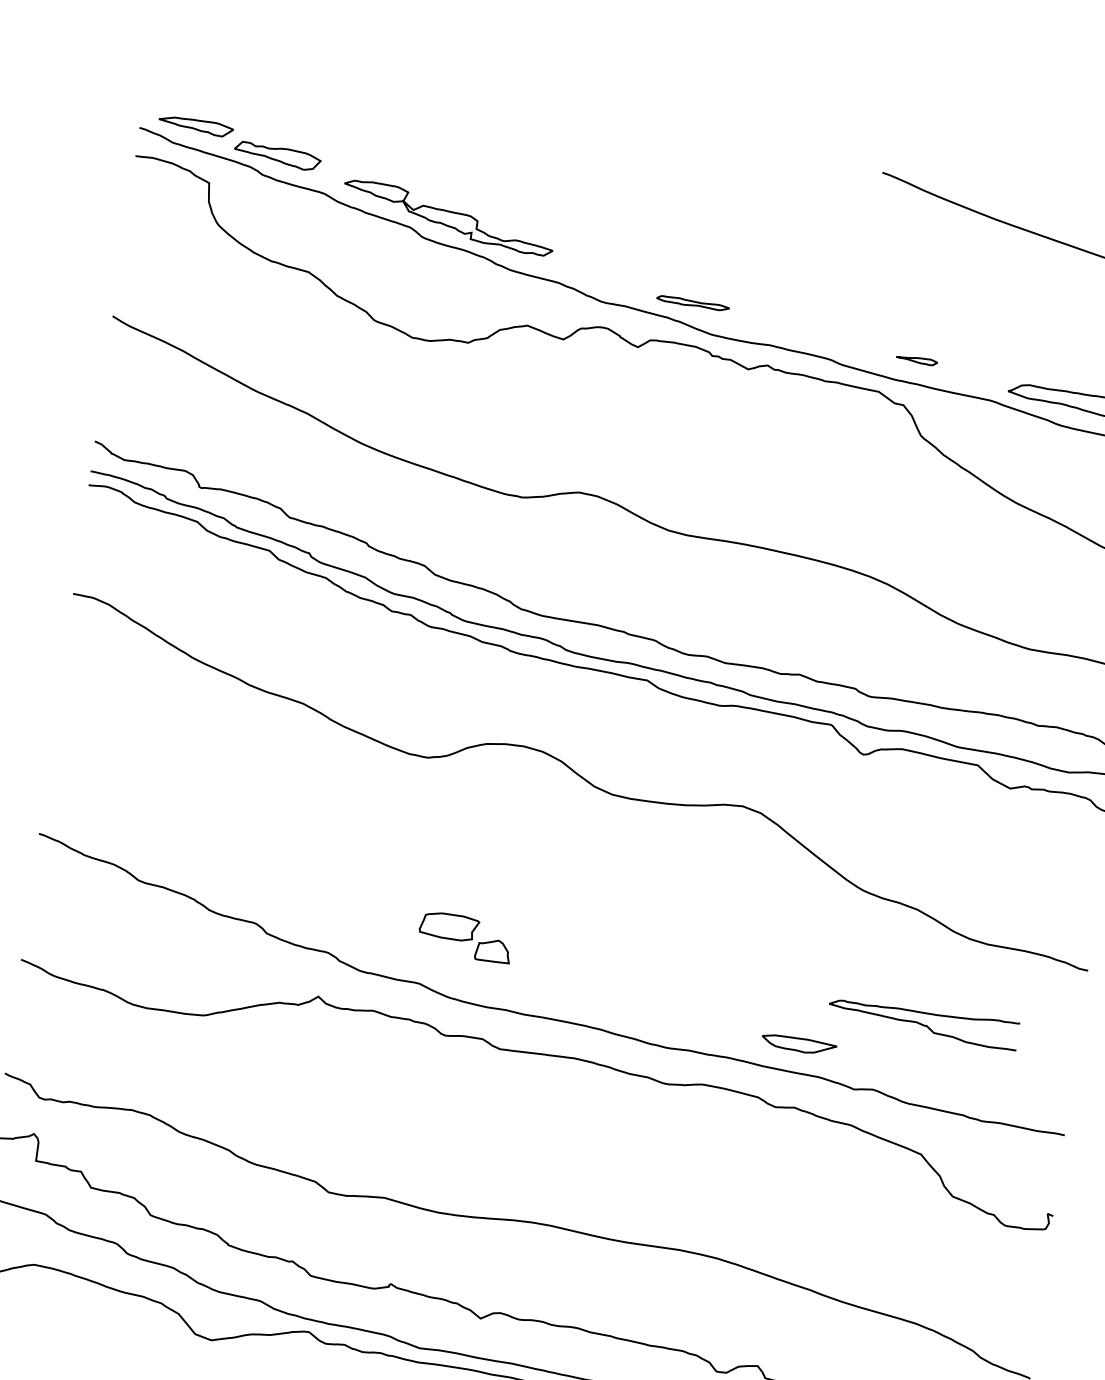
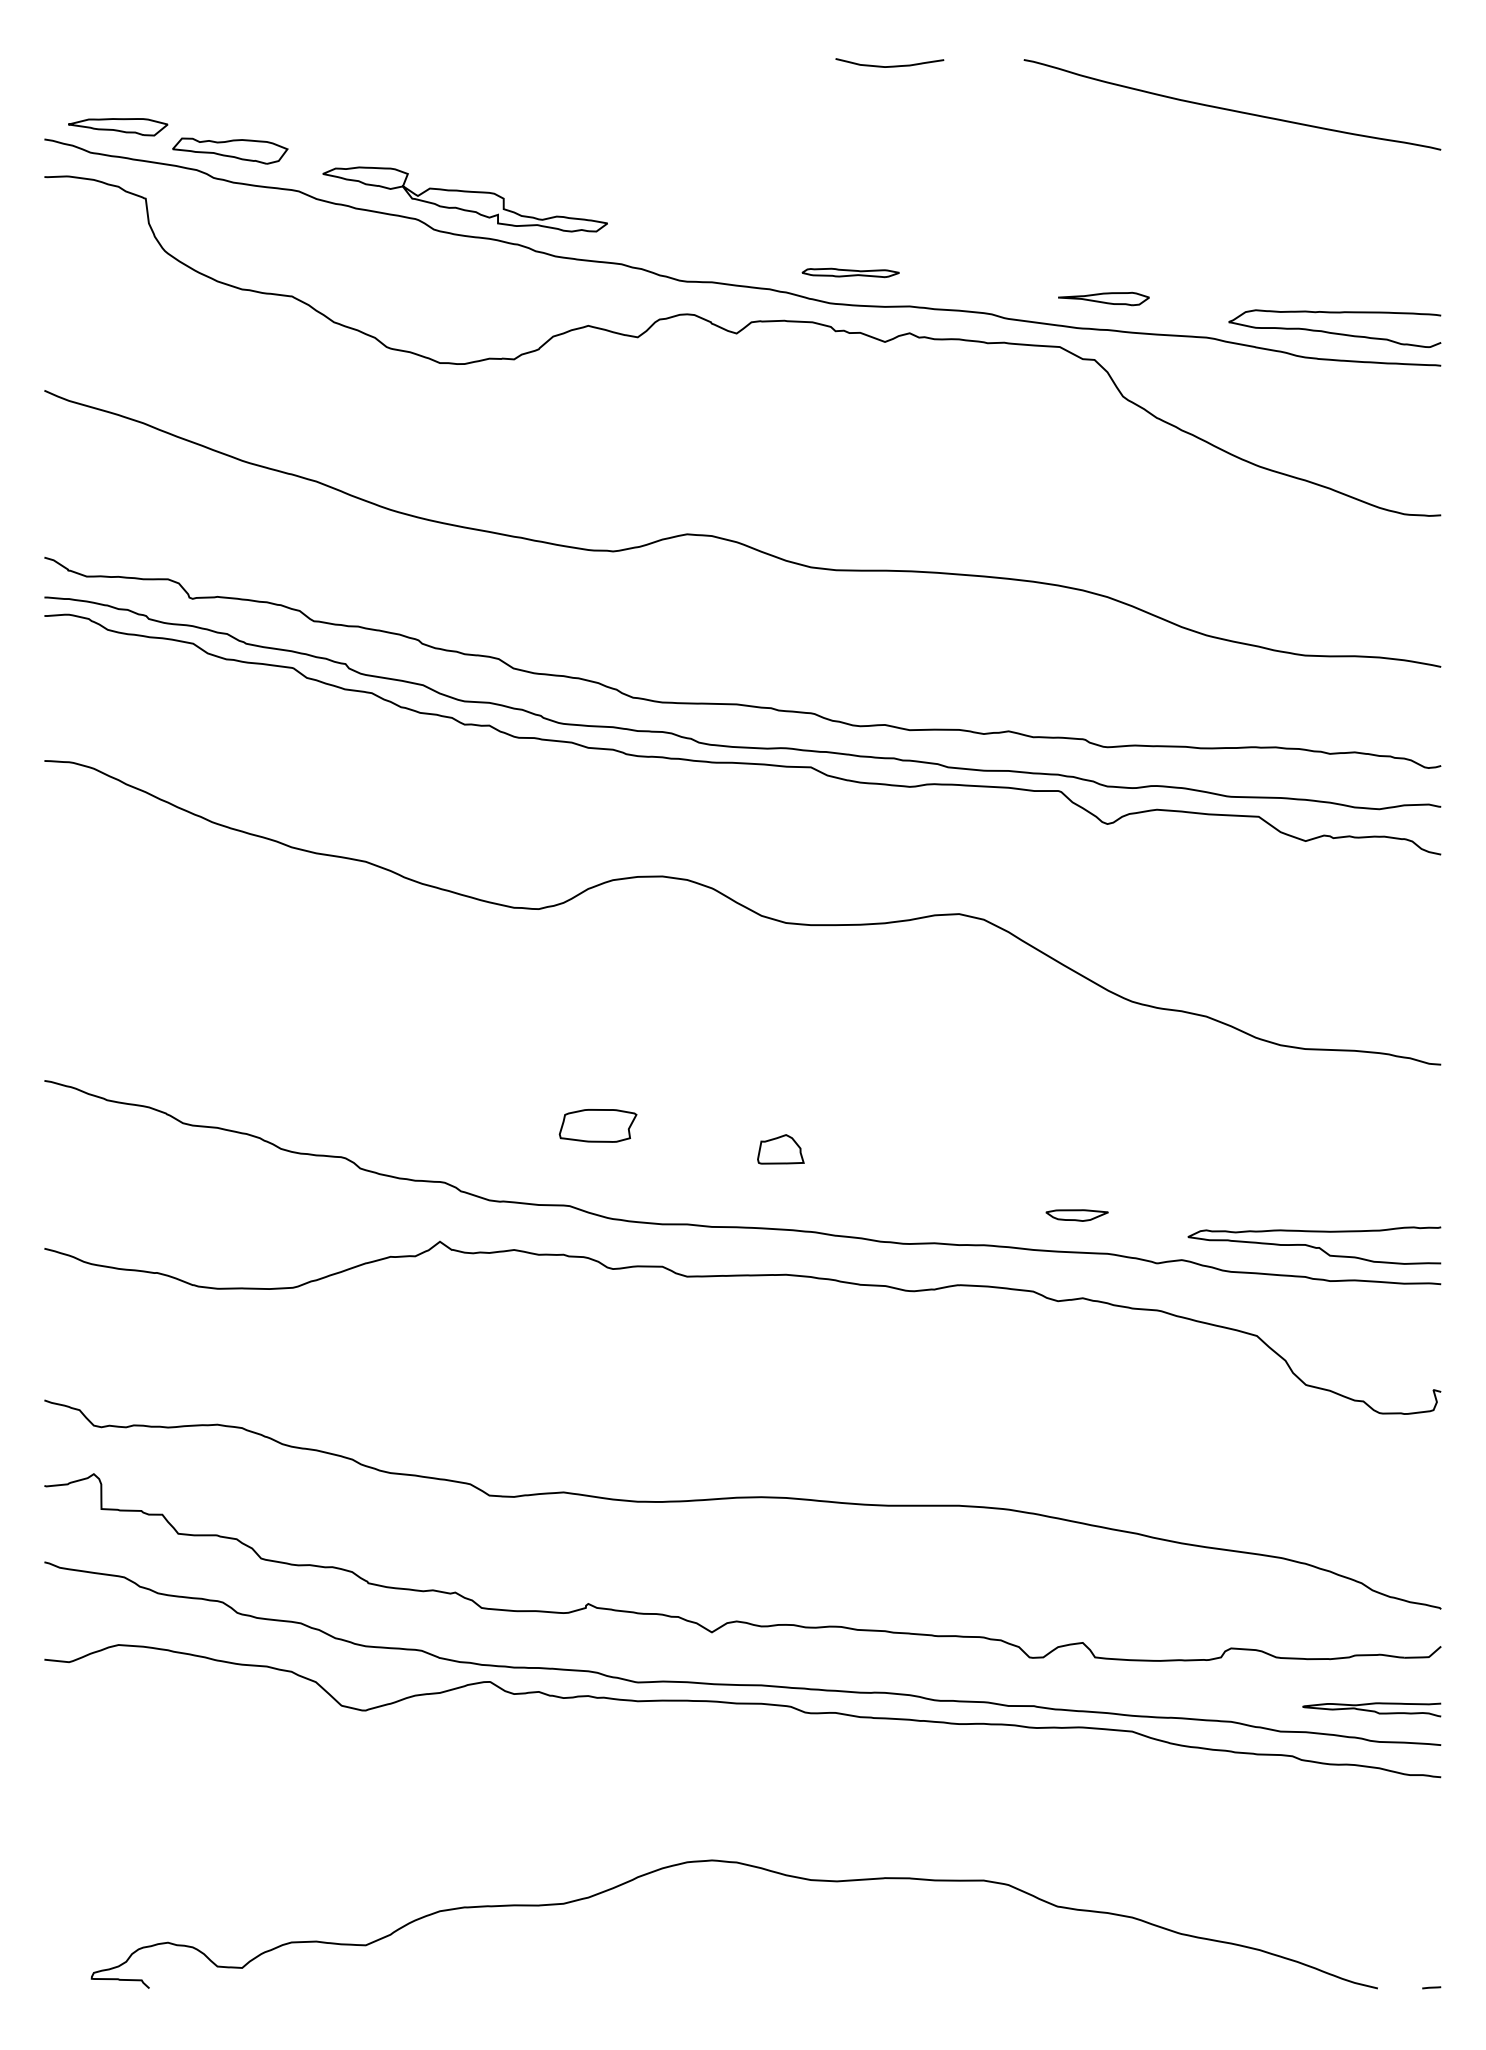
curve: (781, 162) -> (890, 65), added
part: (693, 303) -> (850, 272), moved
part: (916, 360) -> (1103, 298), size x1.67
part: (492, 950) -> (780, 1149), moved
curve: (923, 1024) -> (1314, 1246), moved
part: (798, 1044) -> (1076, 1215), size x0.62

